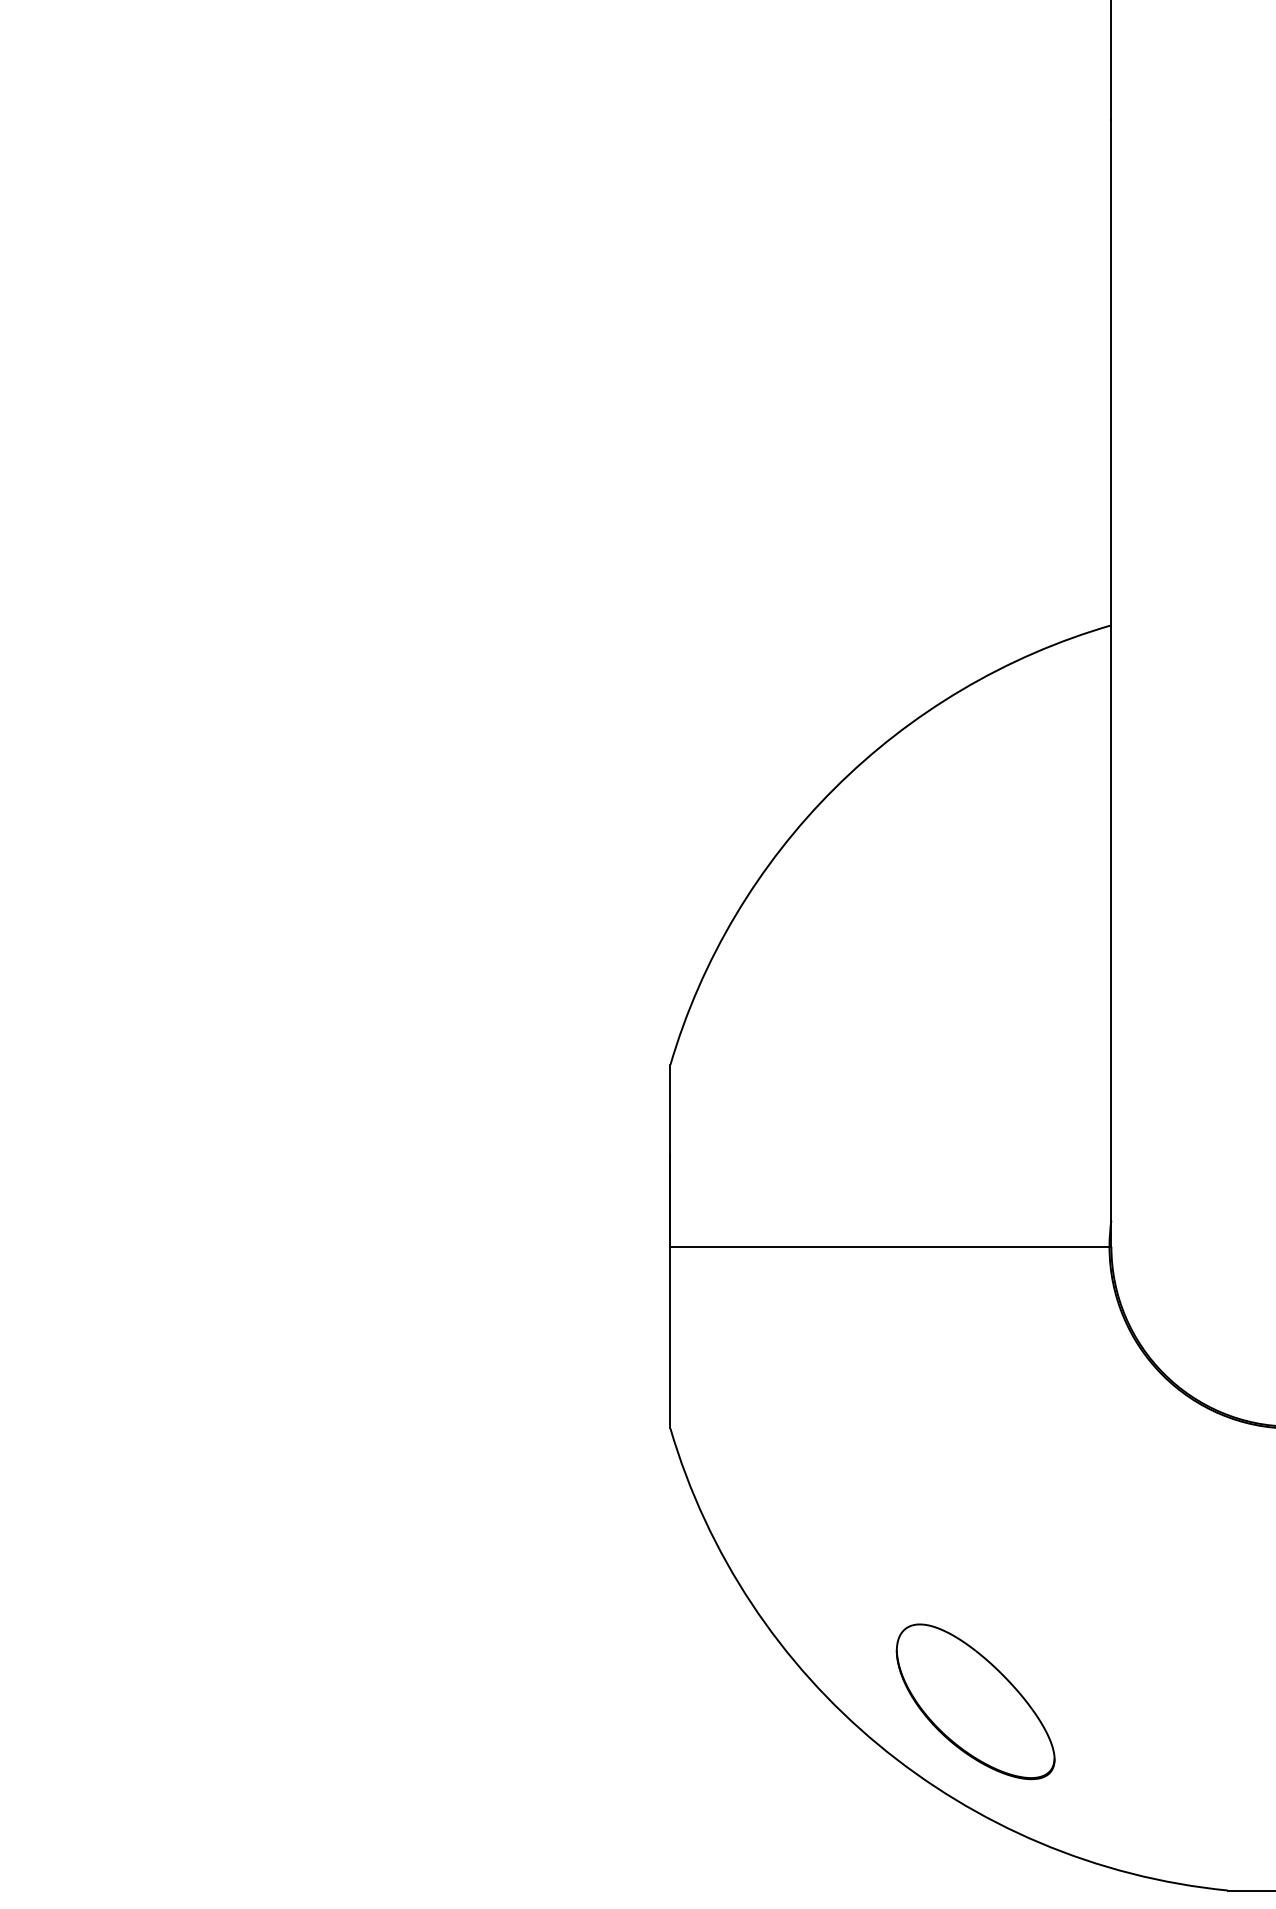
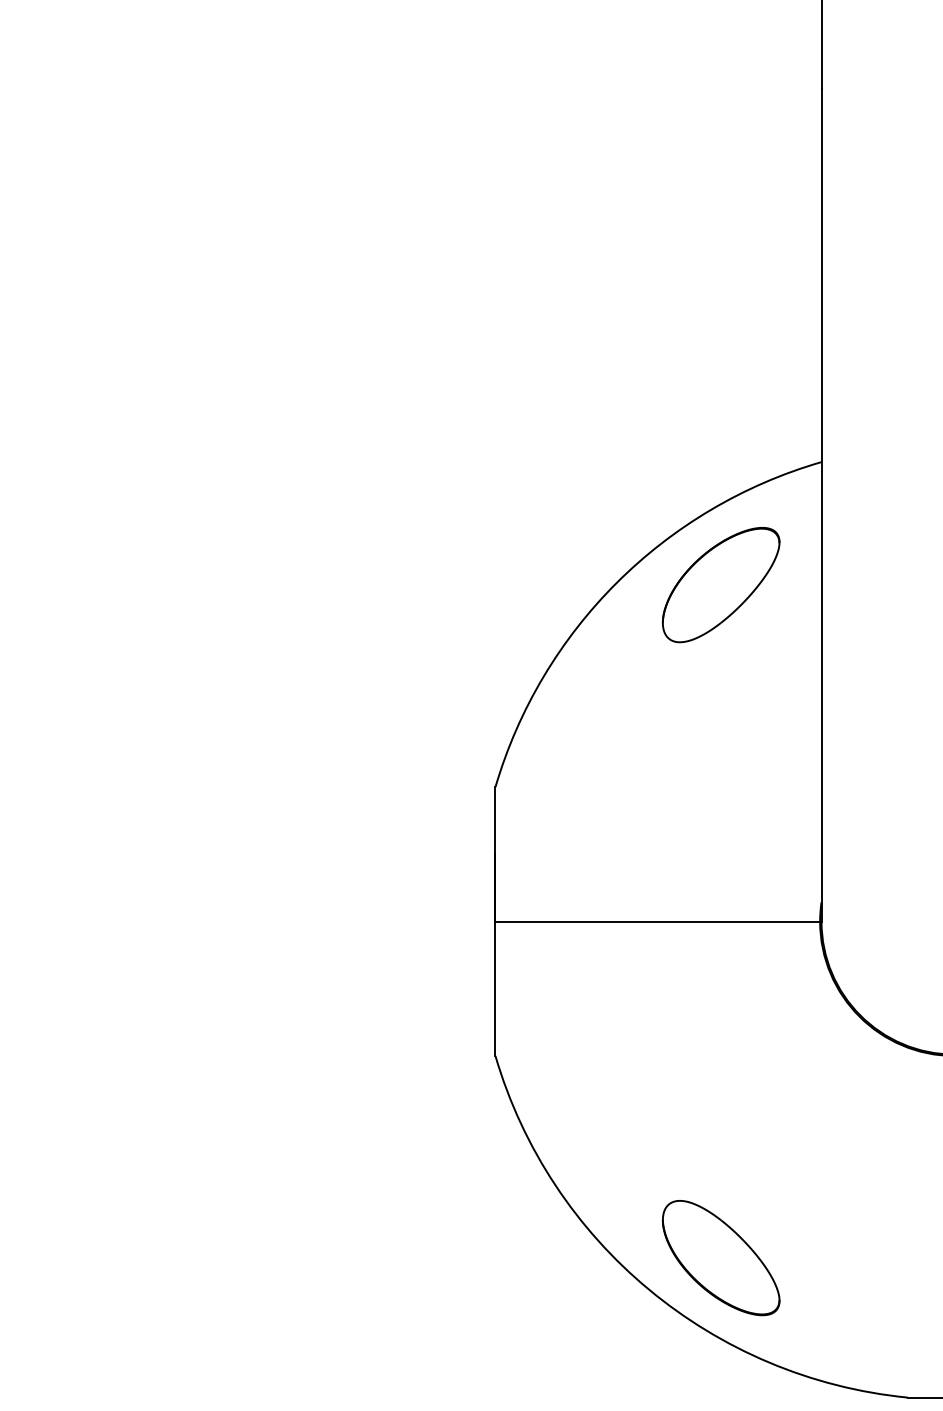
part: (975, 791) -> (721, 584), added

